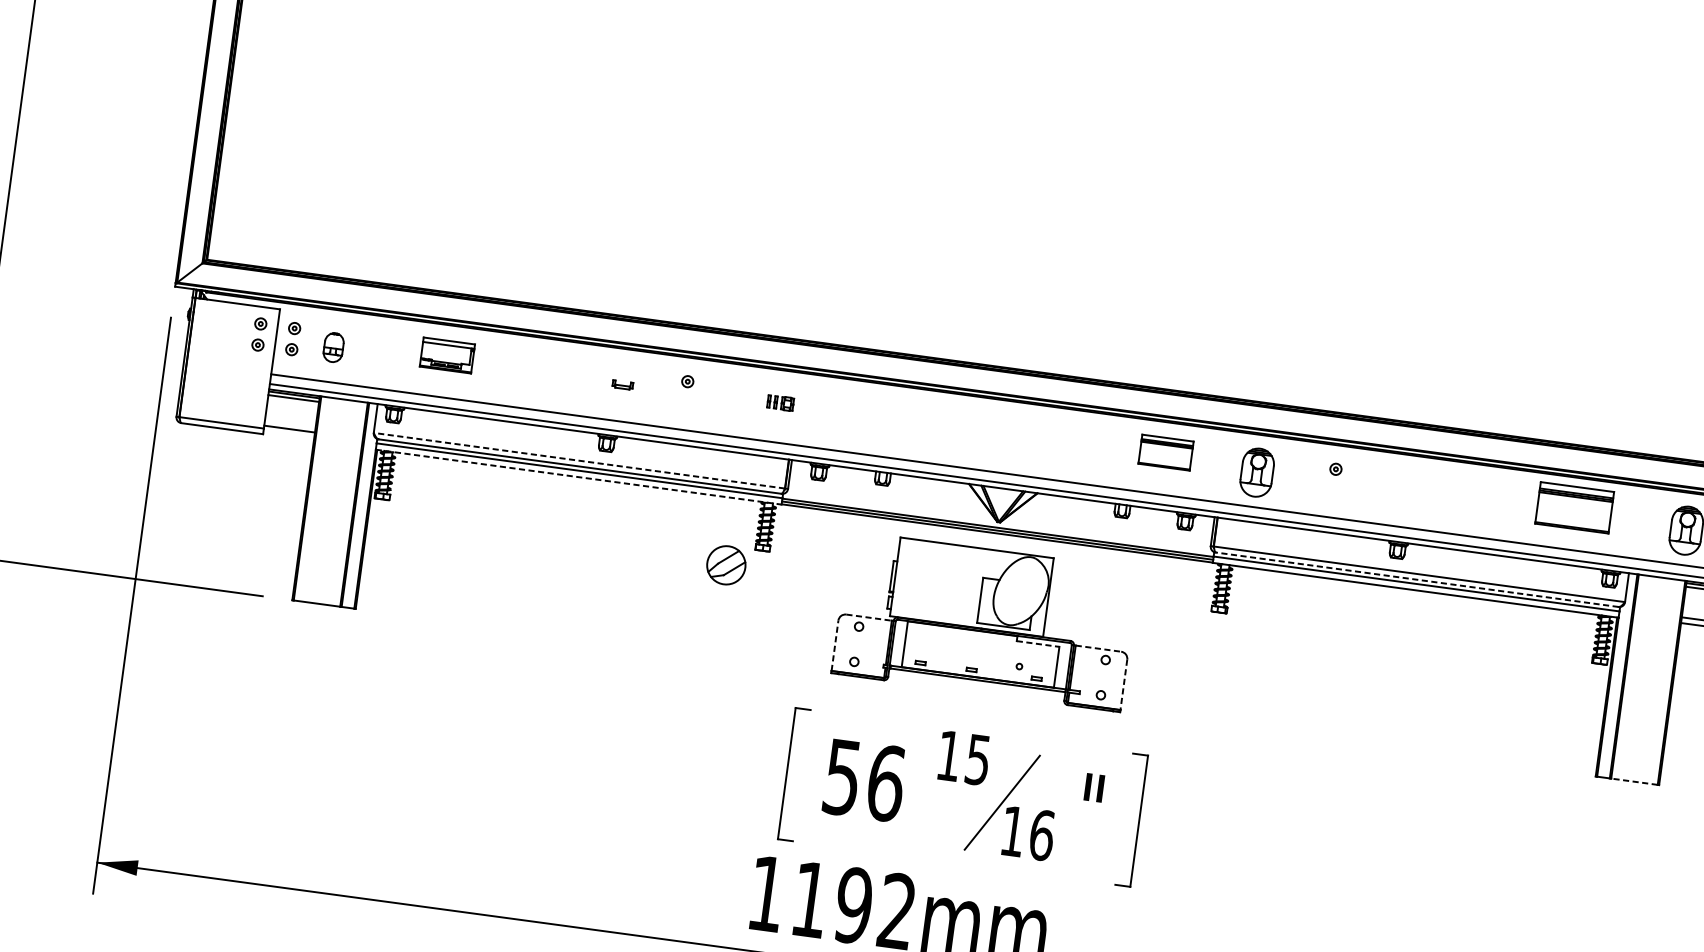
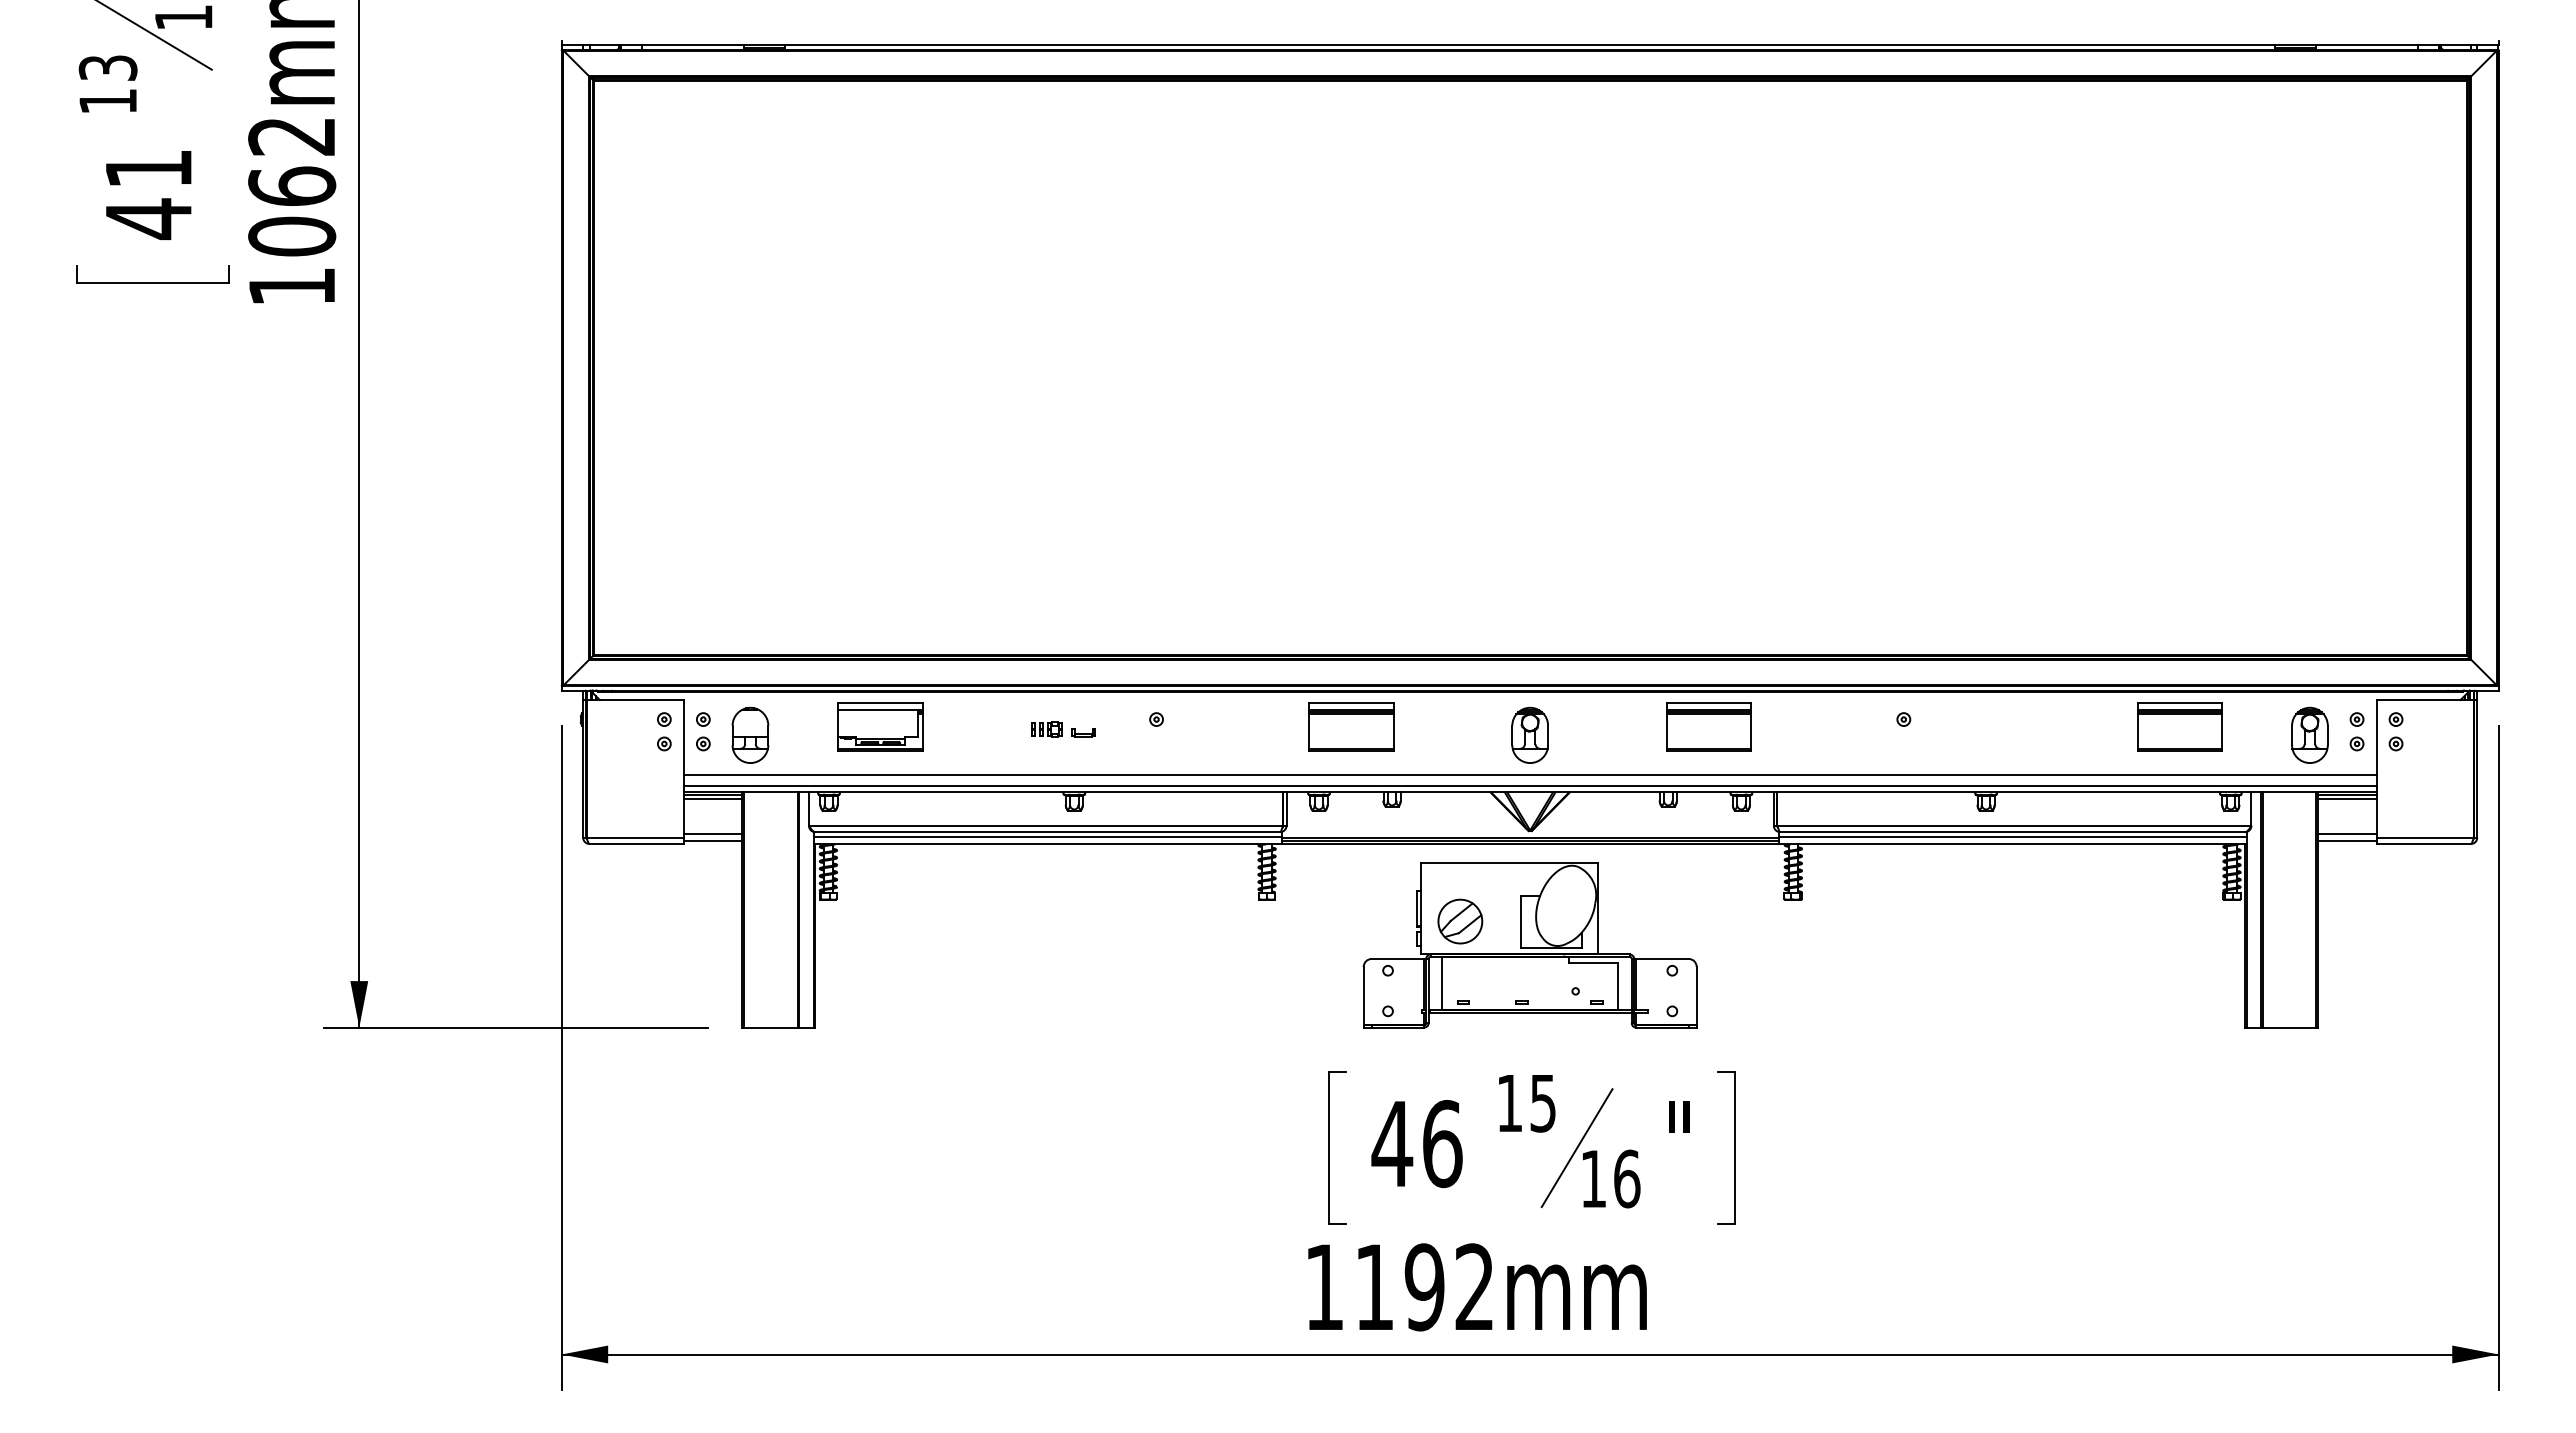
part: (333, 347) -> (750, 734), size x1.67
part: (447, 355) -> (880, 726), size x1.43
part: (780, 402) -> (1046, 729), moved
part: (856, 410) -> (1351, 726), added
line: (288, 434) -> (712, 840), added
part: (1165, 452) -> (1708, 726), size x1.43
line: (579, 460) -> (1045, 825), dashed -> solid
part: (1256, 471) -> (1529, 734), moved
line: (578, 477) -> (1047, 844), dashed -> solid
part: (726, 565) -> (1460, 921), moved
line: (1416, 580) -> (2012, 832), dashed -> solid
line: (869, 617) -> (1398, 958), dashed -> solid
line: (1038, 643) -> (1593, 962), dashed -> solid
line: (834, 646) -> (1363, 996), dashed -> solid
line: (1098, 648) -> (1662, 958), dashed -> solid
line: (1123, 685) -> (1696, 996), dashed -> solid
text: (842, 777) -> (1392, 1144), 56 -> 46
line: (1634, 781) -> (2289, 1027), dashed -> solid

